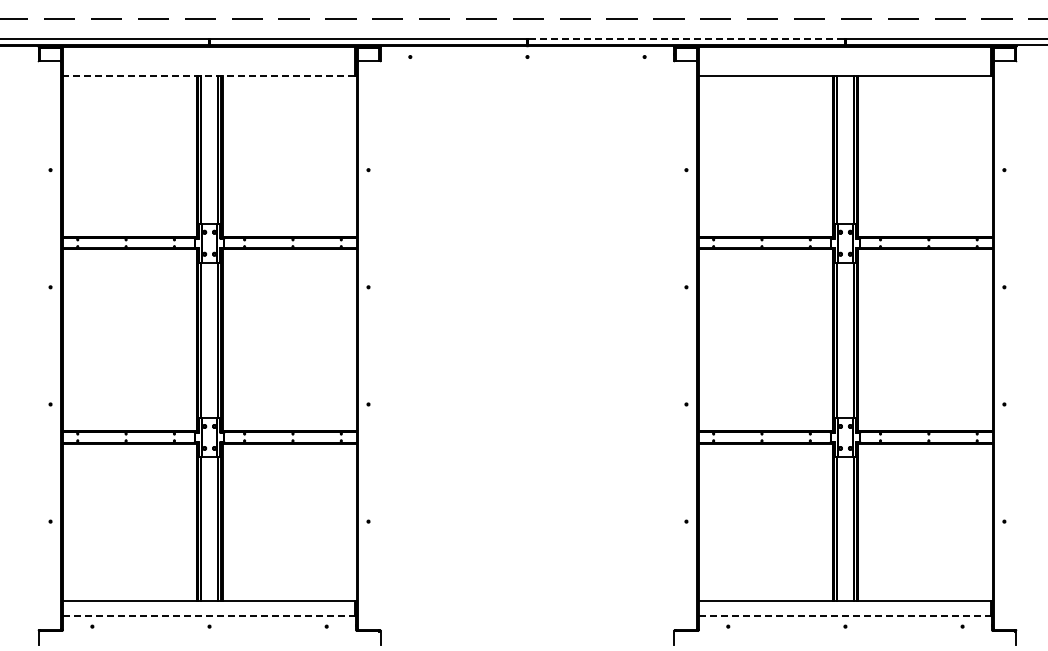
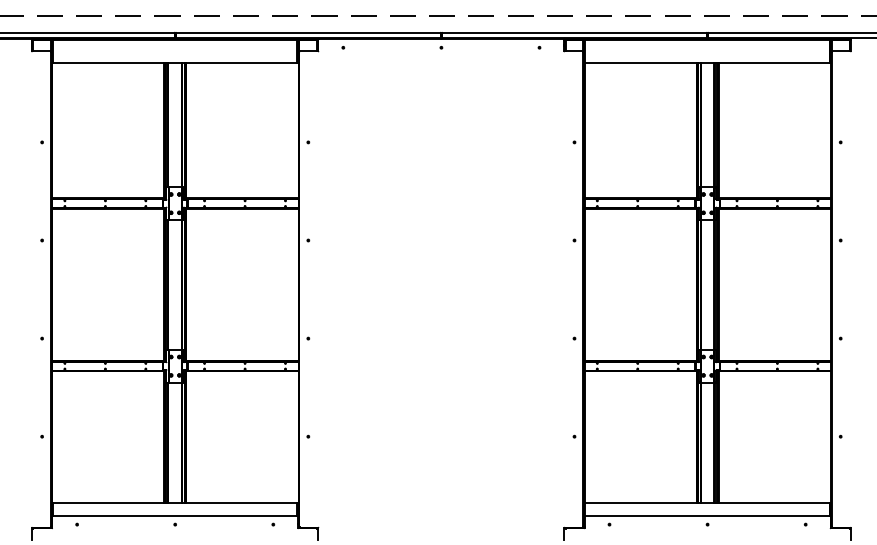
line: (686, 39) -> (574, 33), dashed -> solid
line: (208, 75) -> (174, 63), dashed -> solid
line: (210, 615) -> (176, 515), dashed -> solid
line: (845, 615) -> (707, 515), dashed -> solid

